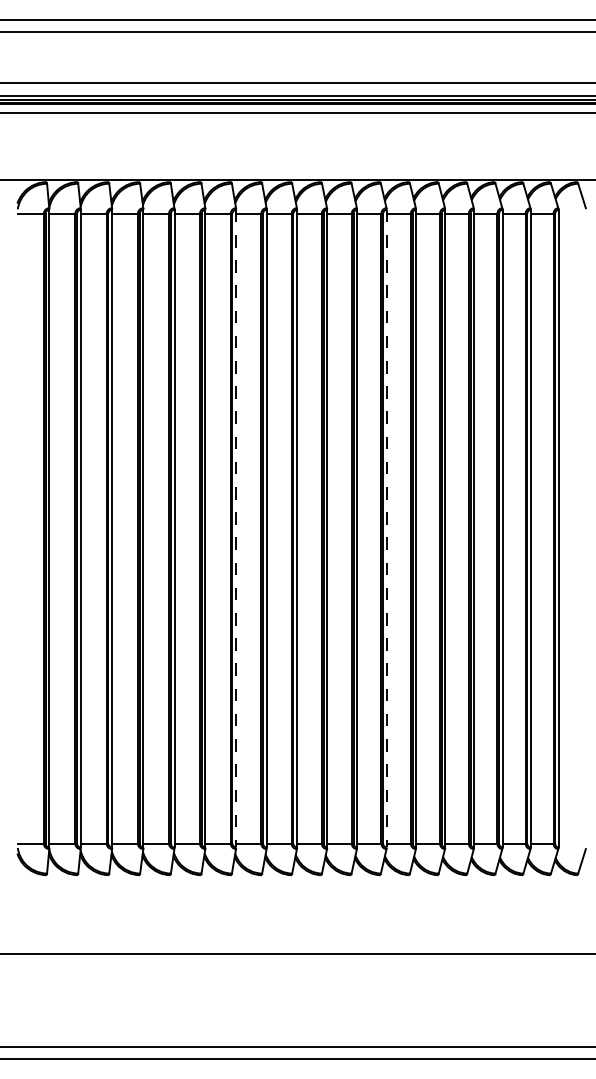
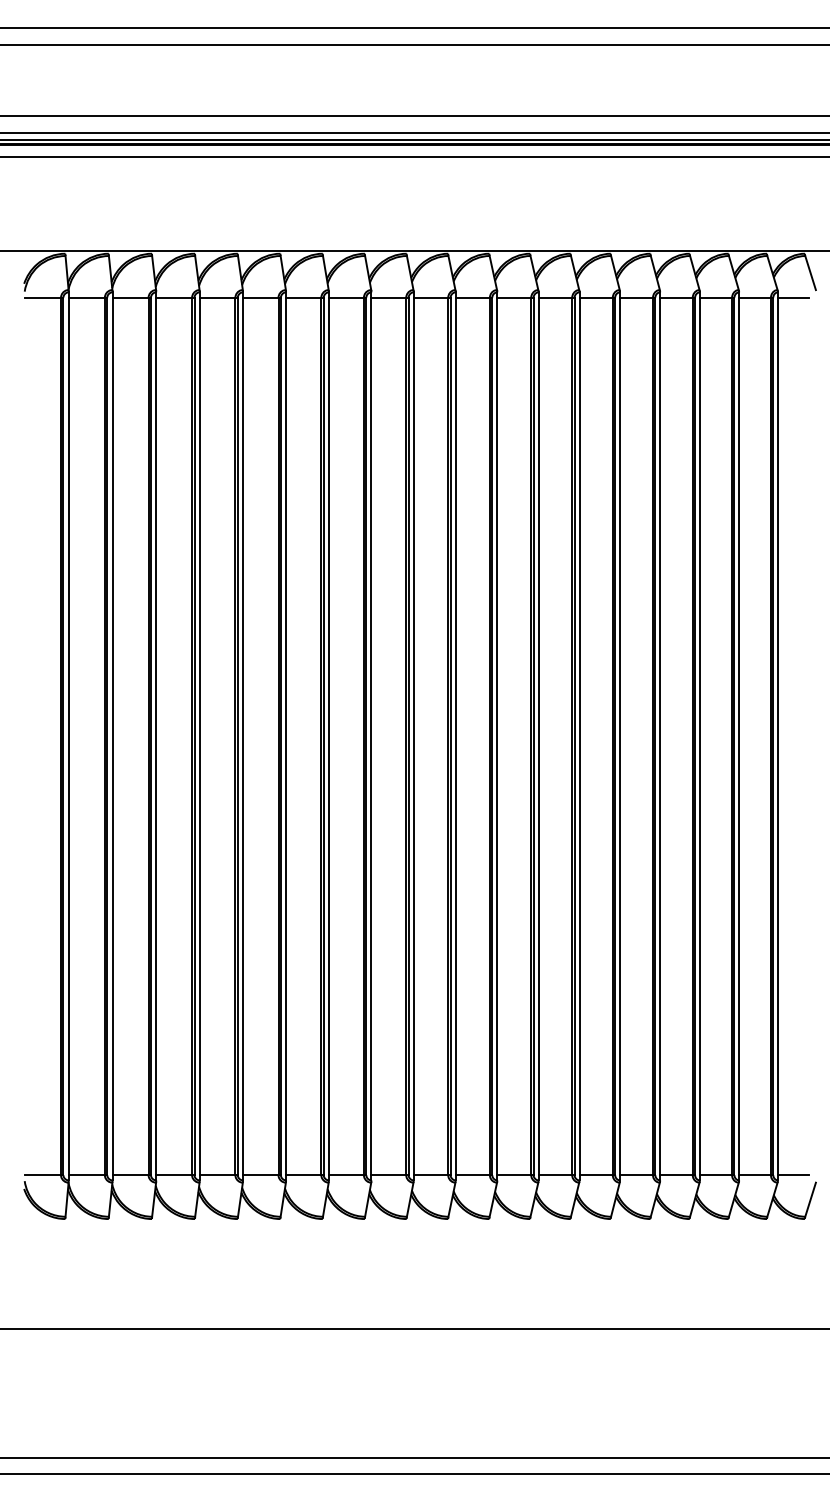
line: (569, 213) -> (793, 297), added
line: (235, 528) -> (328, 736), dashed -> solid
line: (386, 528) -> (538, 736), dashed -> solid
line: (569, 843) -> (793, 1175), added

